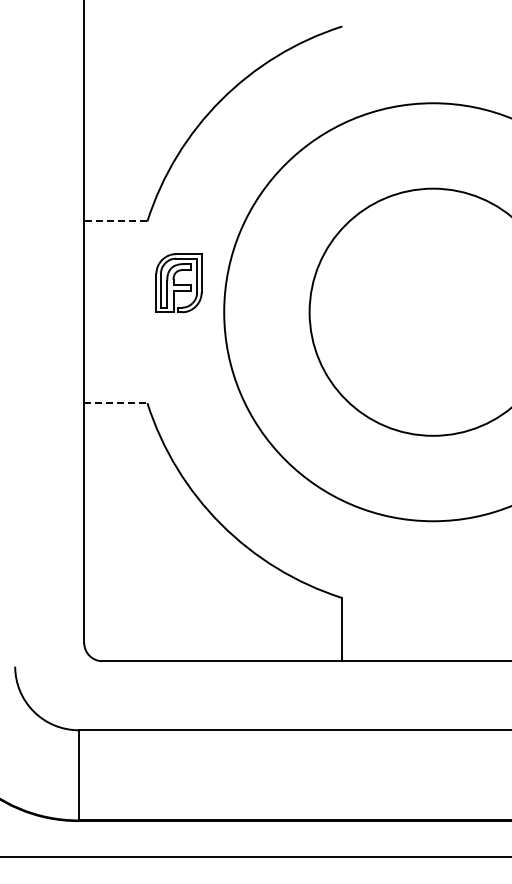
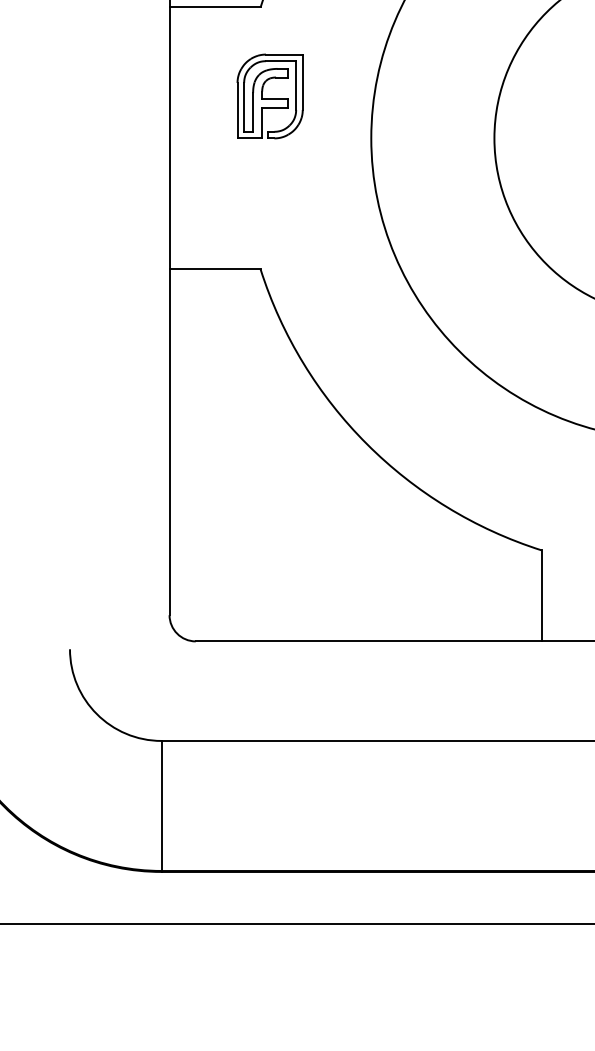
line: (115, 221) -> (214, 7), dashed -> solid
part: (178, 283) -> (269, 96), moved
line: (115, 403) -> (214, 269), dashed -> solid

